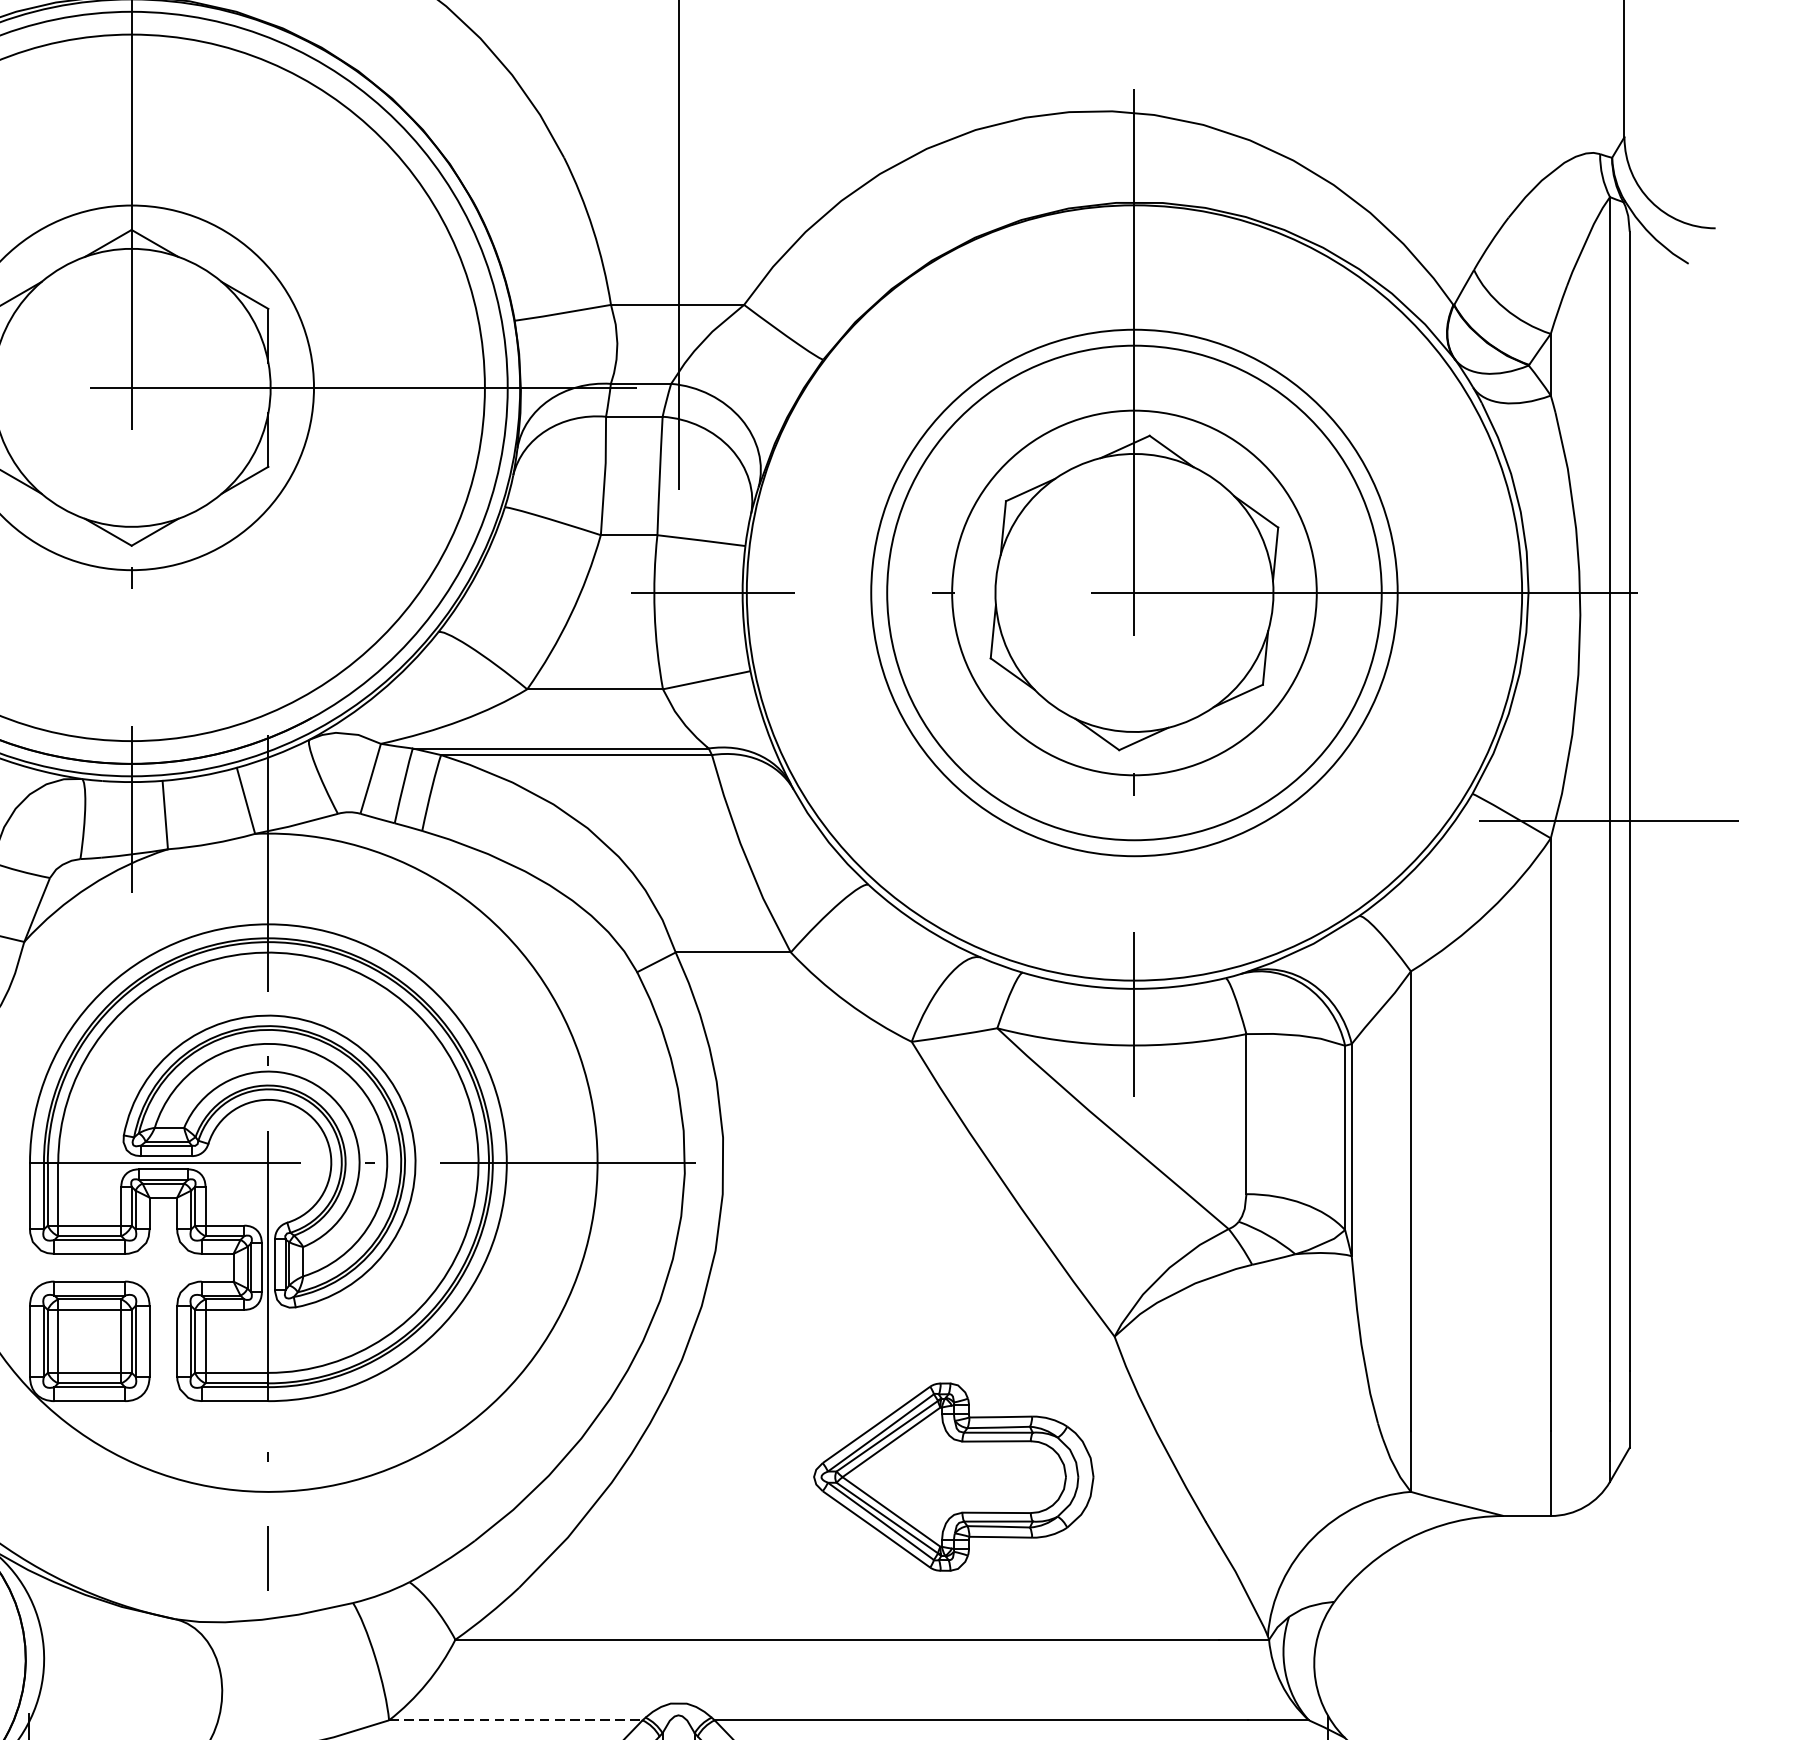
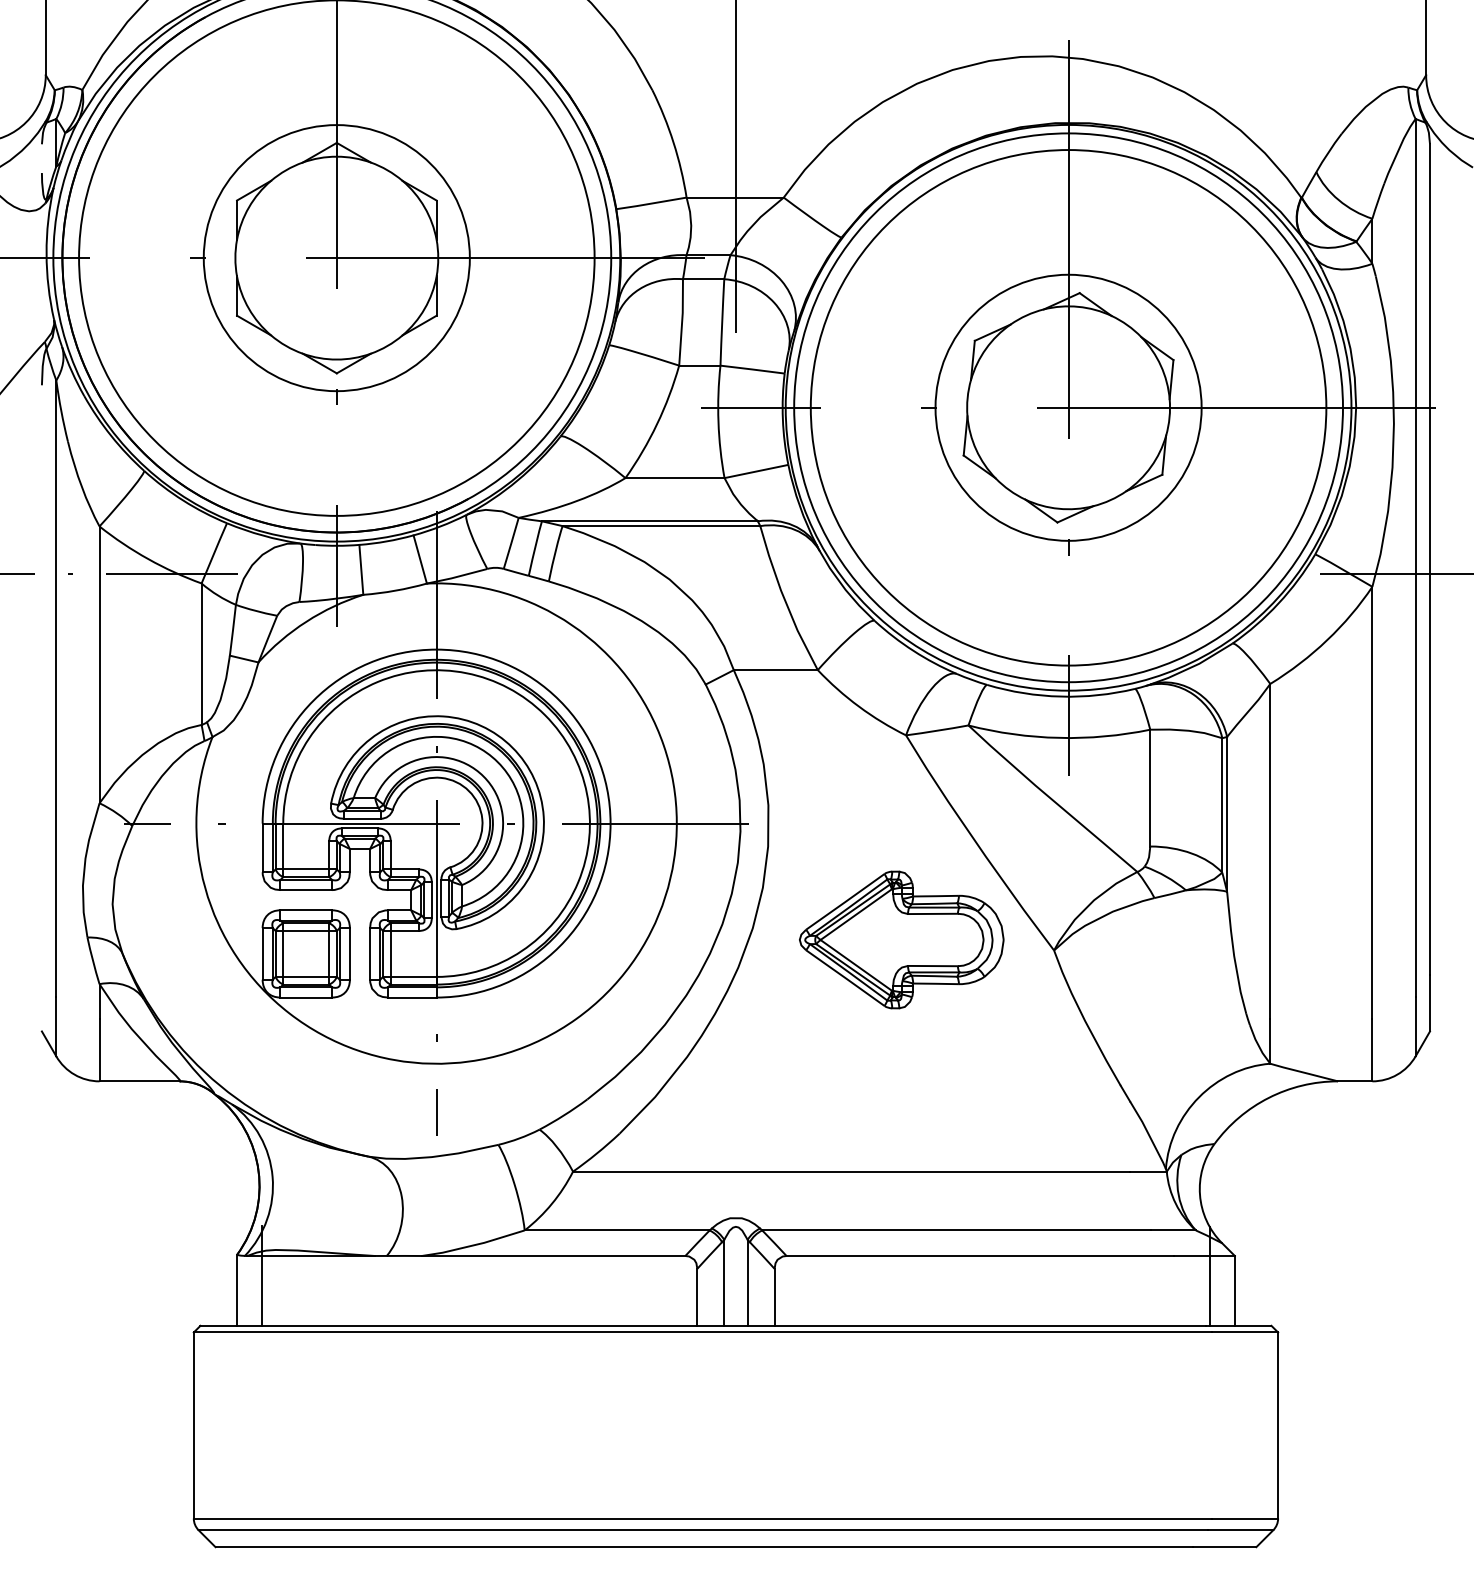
circle: (1134, 592) -> (1068, 407), size x1.43
circle: (1134, 592) -> (1068, 407), size x1.43
part: (953, 1476) -> (901, 939), moved
line: (516, 1720) -> (617, 1230), dashed -> solid

